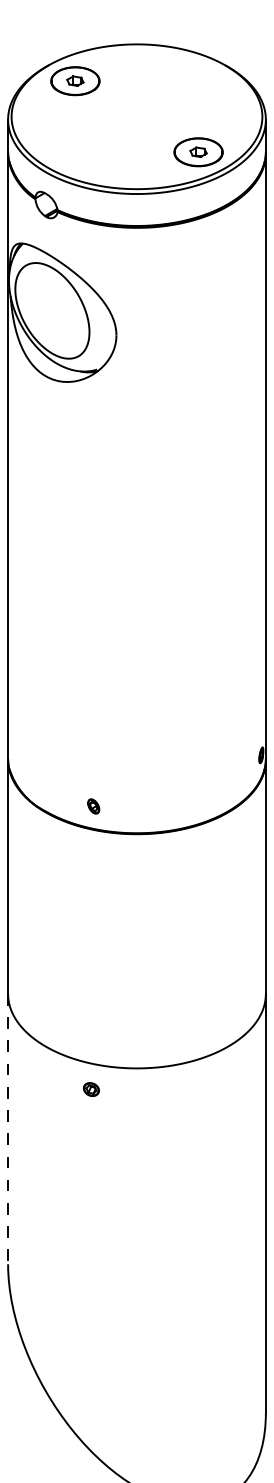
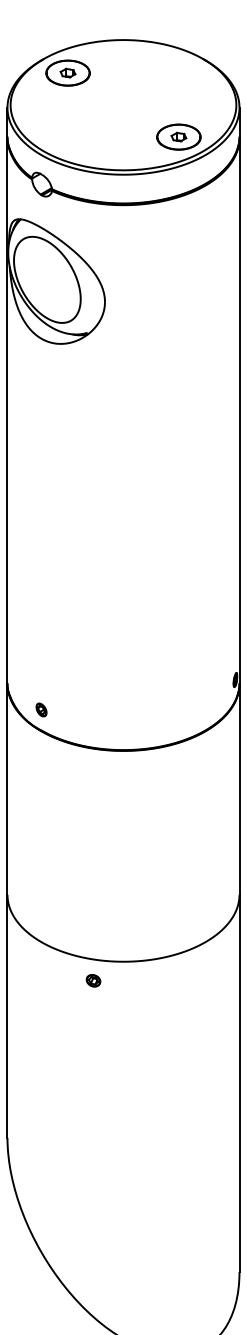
part: (93, 805) -> (41, 709), moved
part: (91, 1089) -> (93, 980), moved
line: (8, 1129) -> (7, 1016), dashed -> solid

